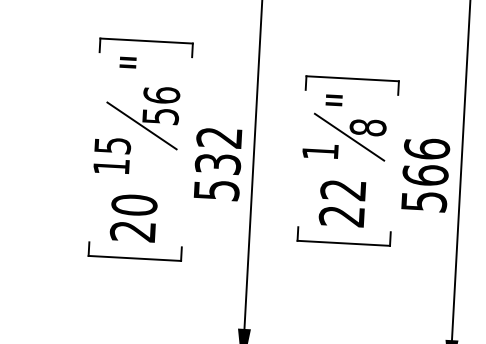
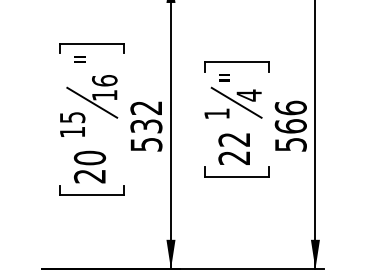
text: (160, 116) -> (104, 95), 56 -> 16
text: (368, 127) -> (249, 95), 8 -> 4

